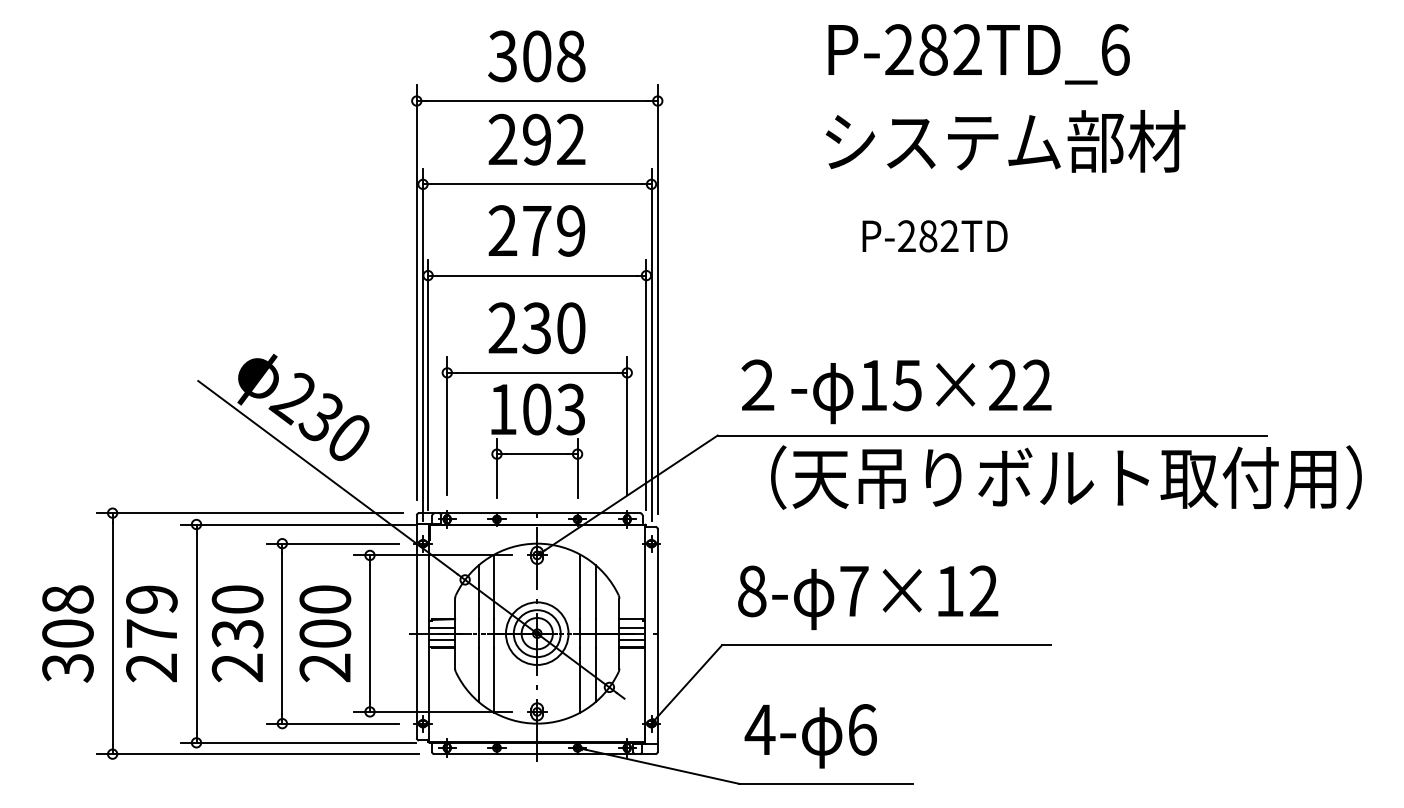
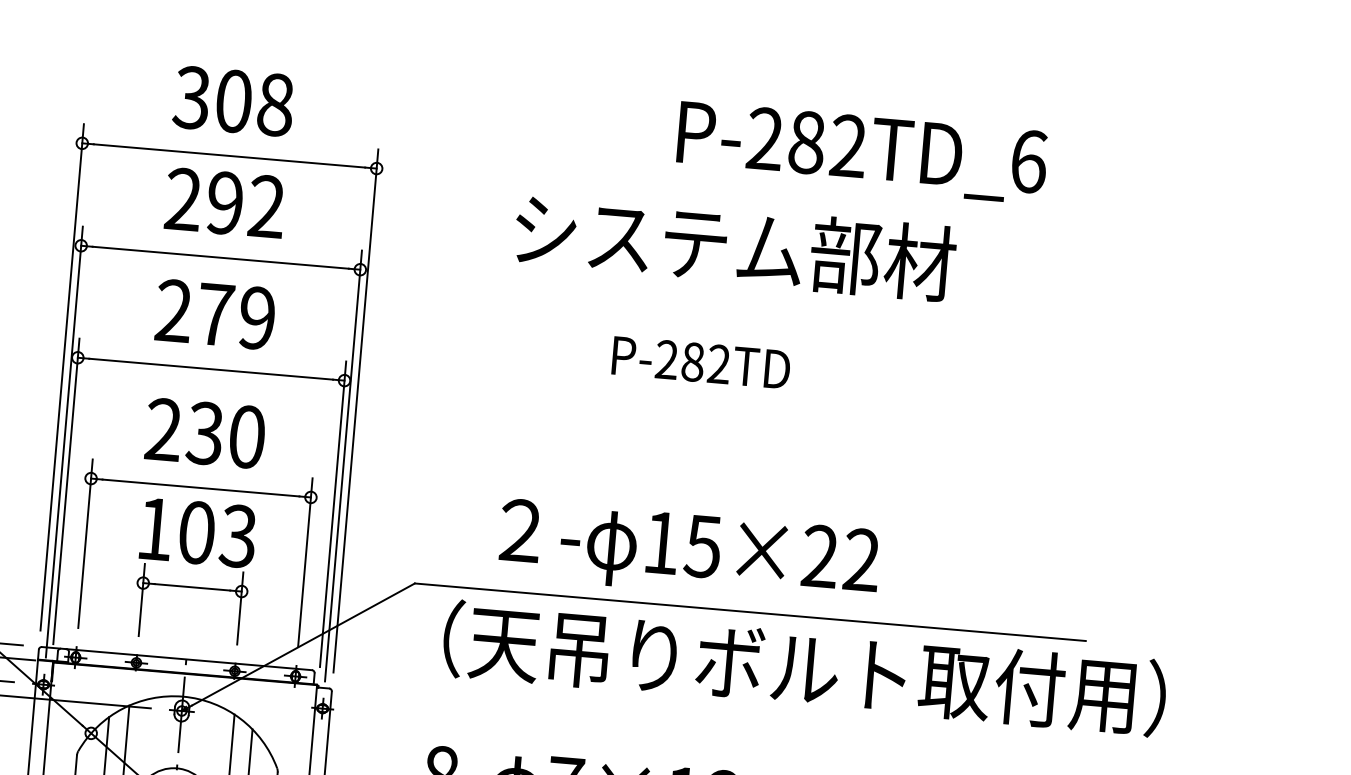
text: (978, 54) -> (861, 152), moved
text: (1005, 141) -> (735, 246), moved
text: (896, 391) -> (689, 552), moved
text: (1066, 477) -> (804, 668), moved

